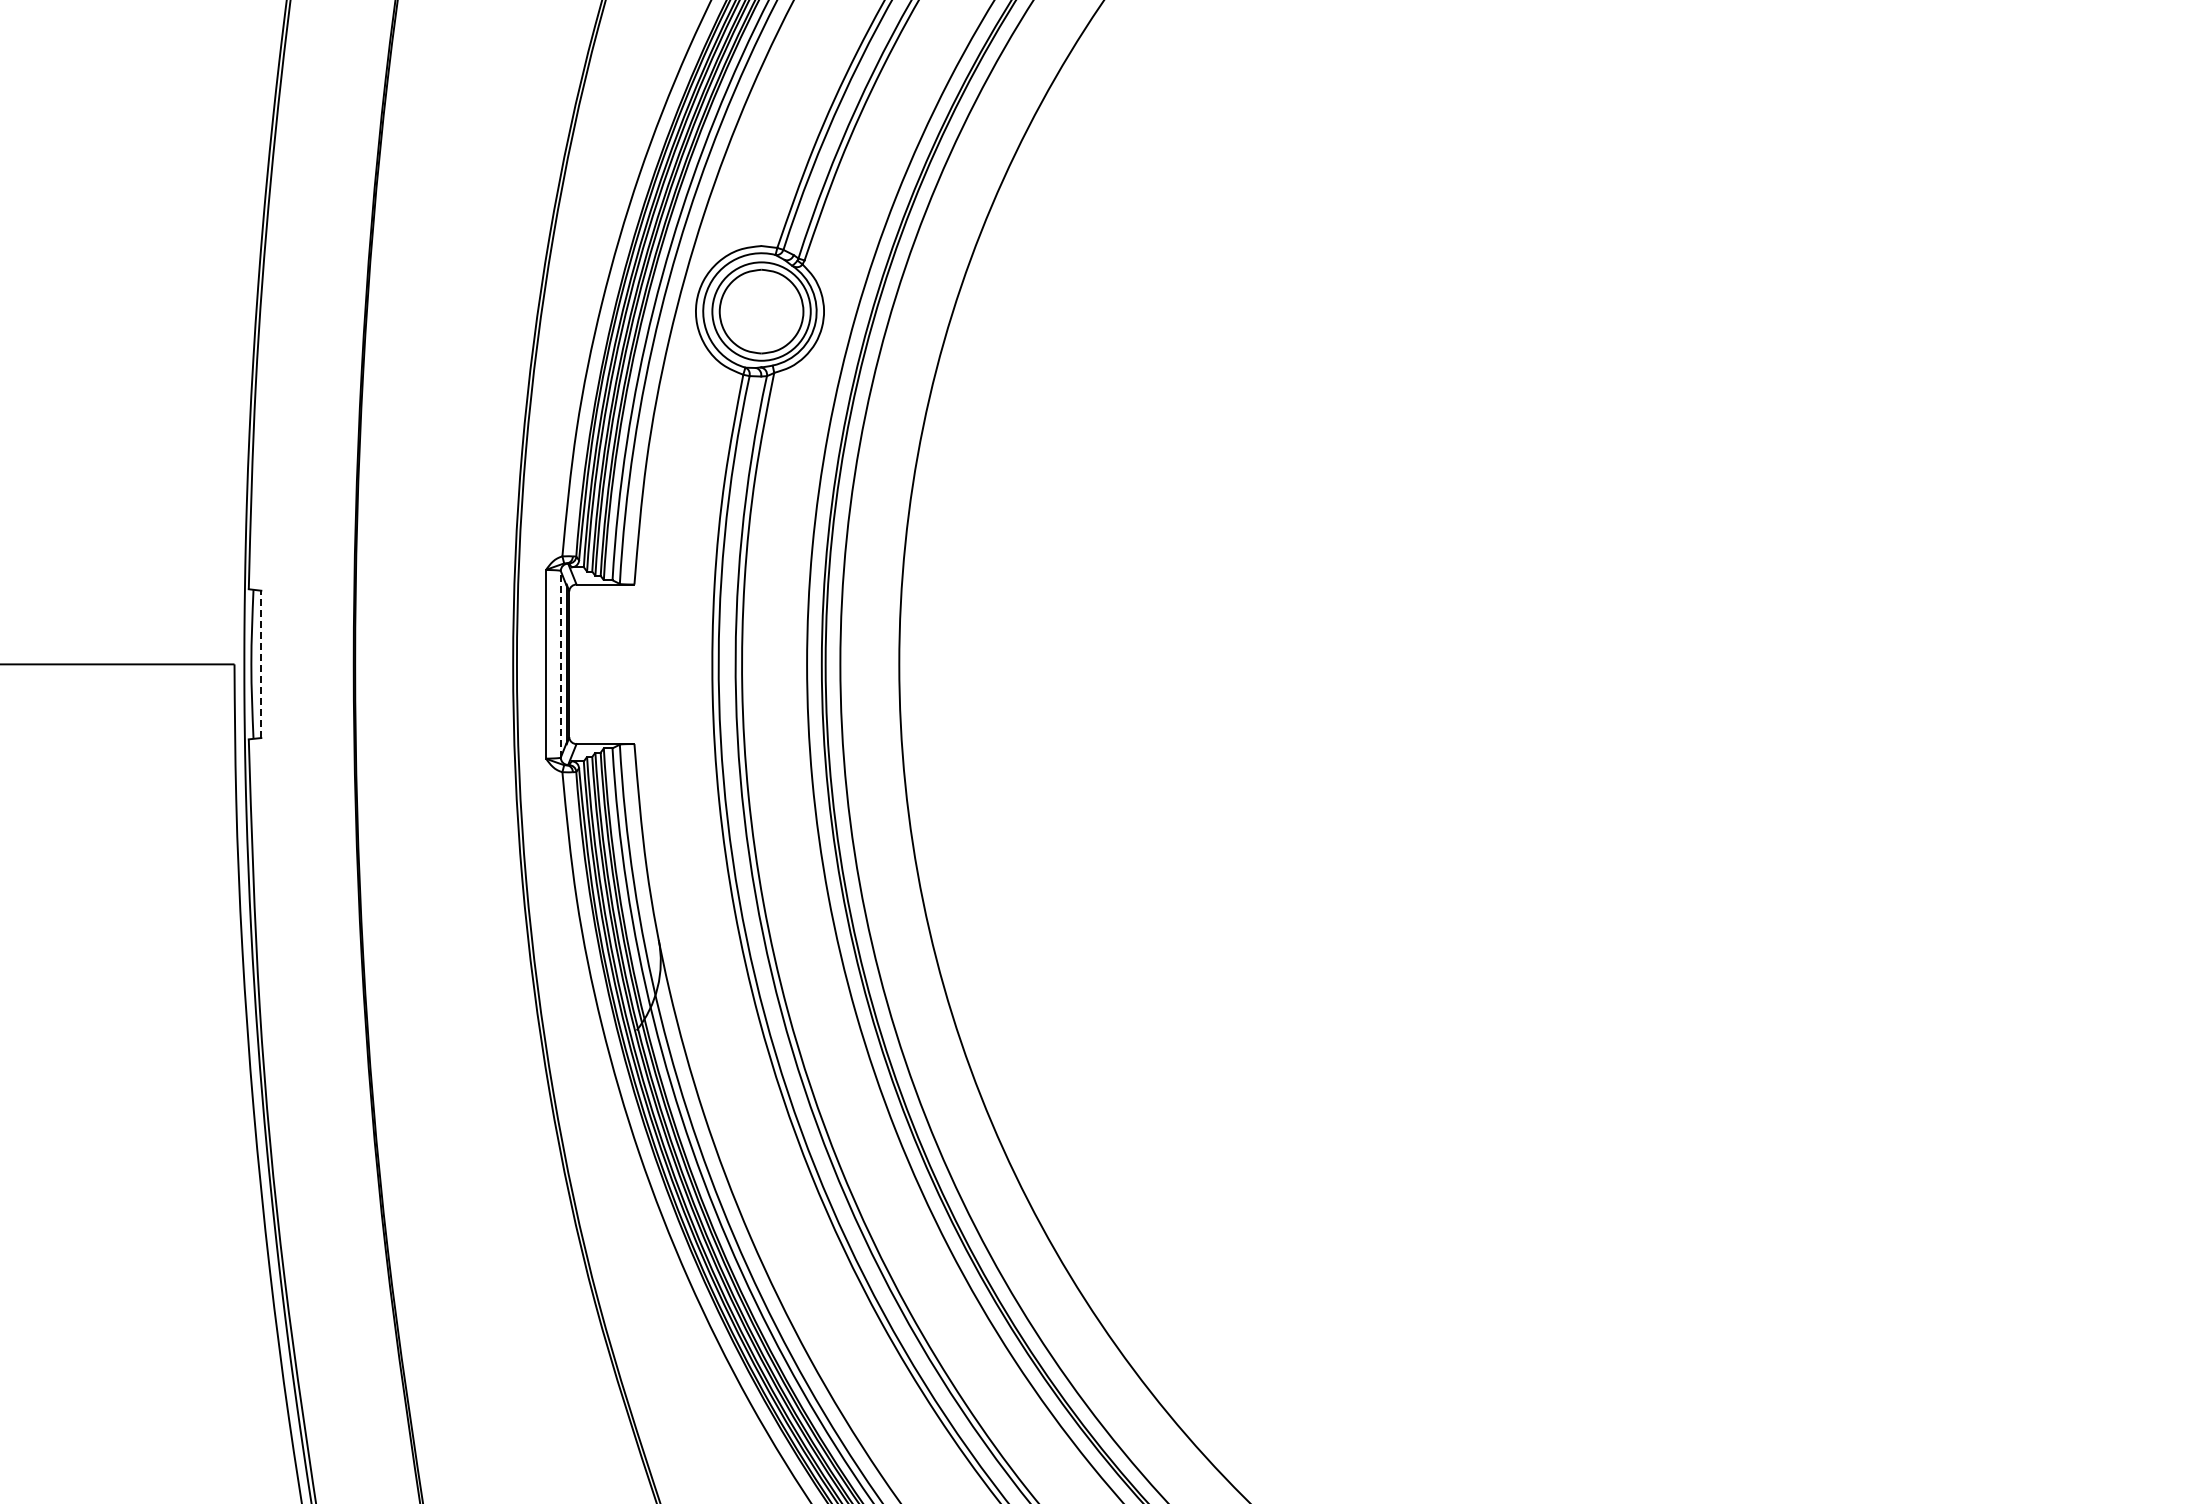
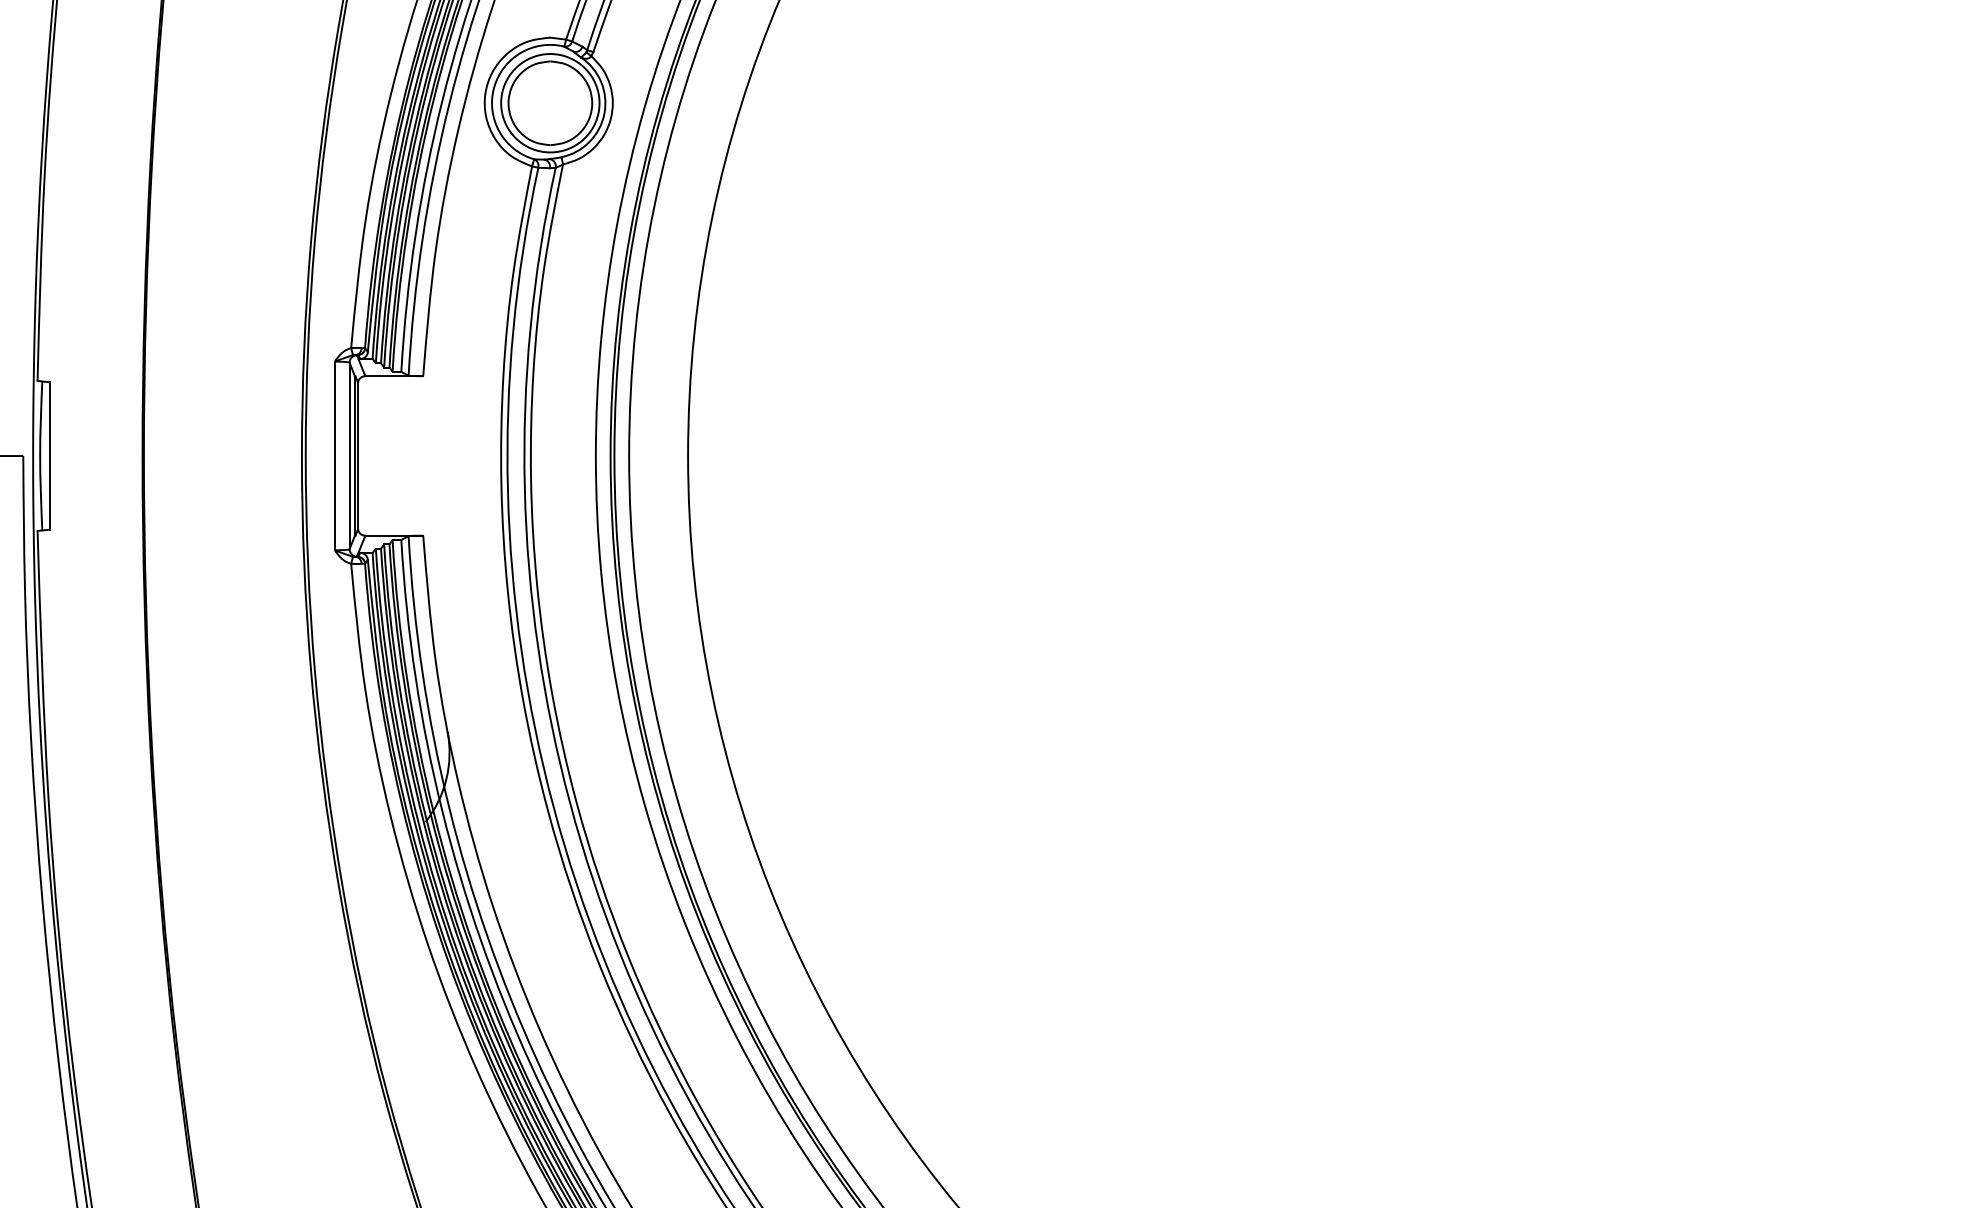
line: (560, 663) -> (349, 455), dashed -> solid
line: (261, 664) -> (50, 456), dashed -> solid

